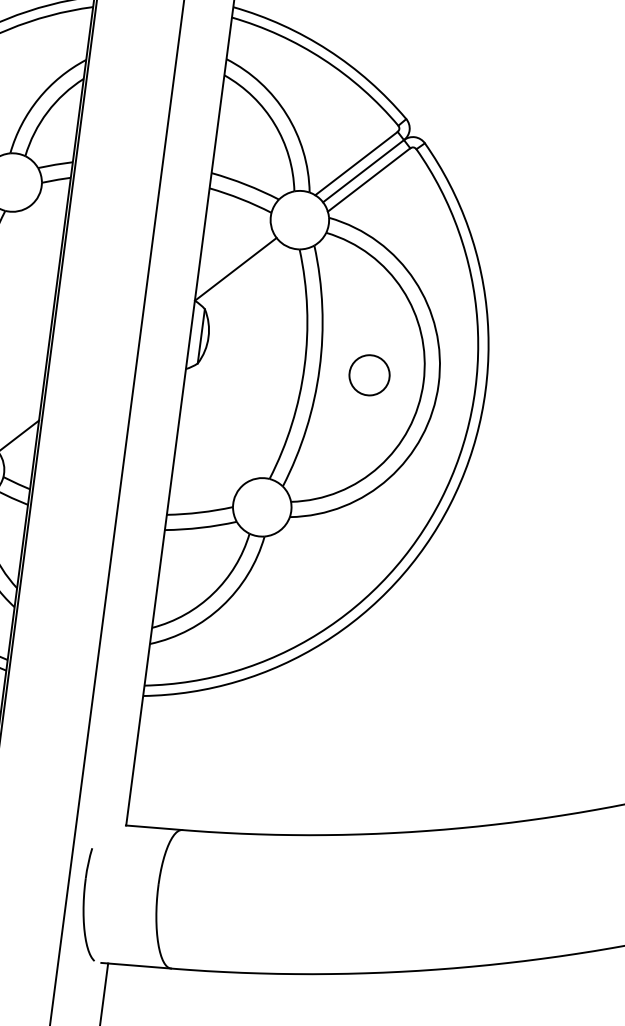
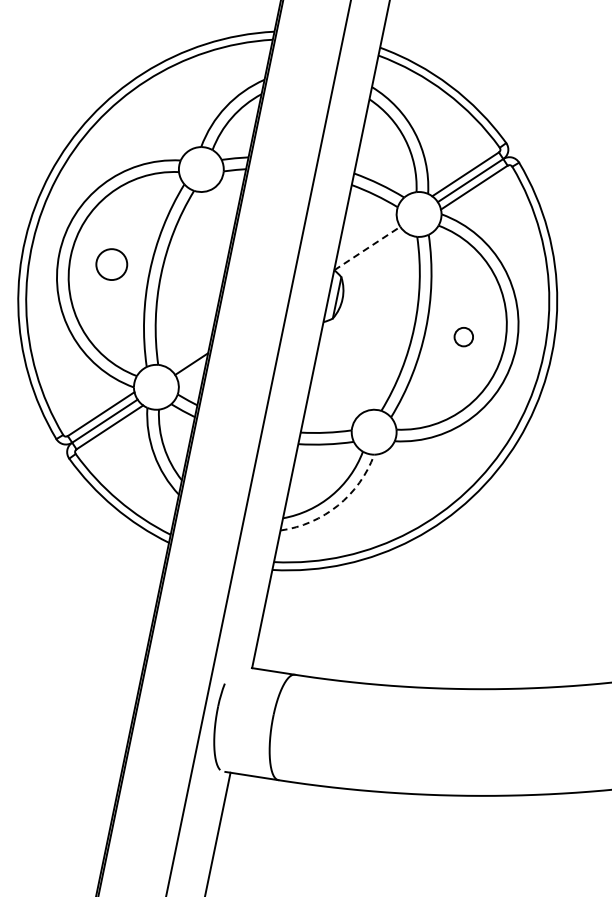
line: (236, 269) -> (367, 248), solid -> dashed
circle: (369, 374) -> (463, 336), size x0.6
arc: (221, 606) -> (337, 505), solid -> dashed

